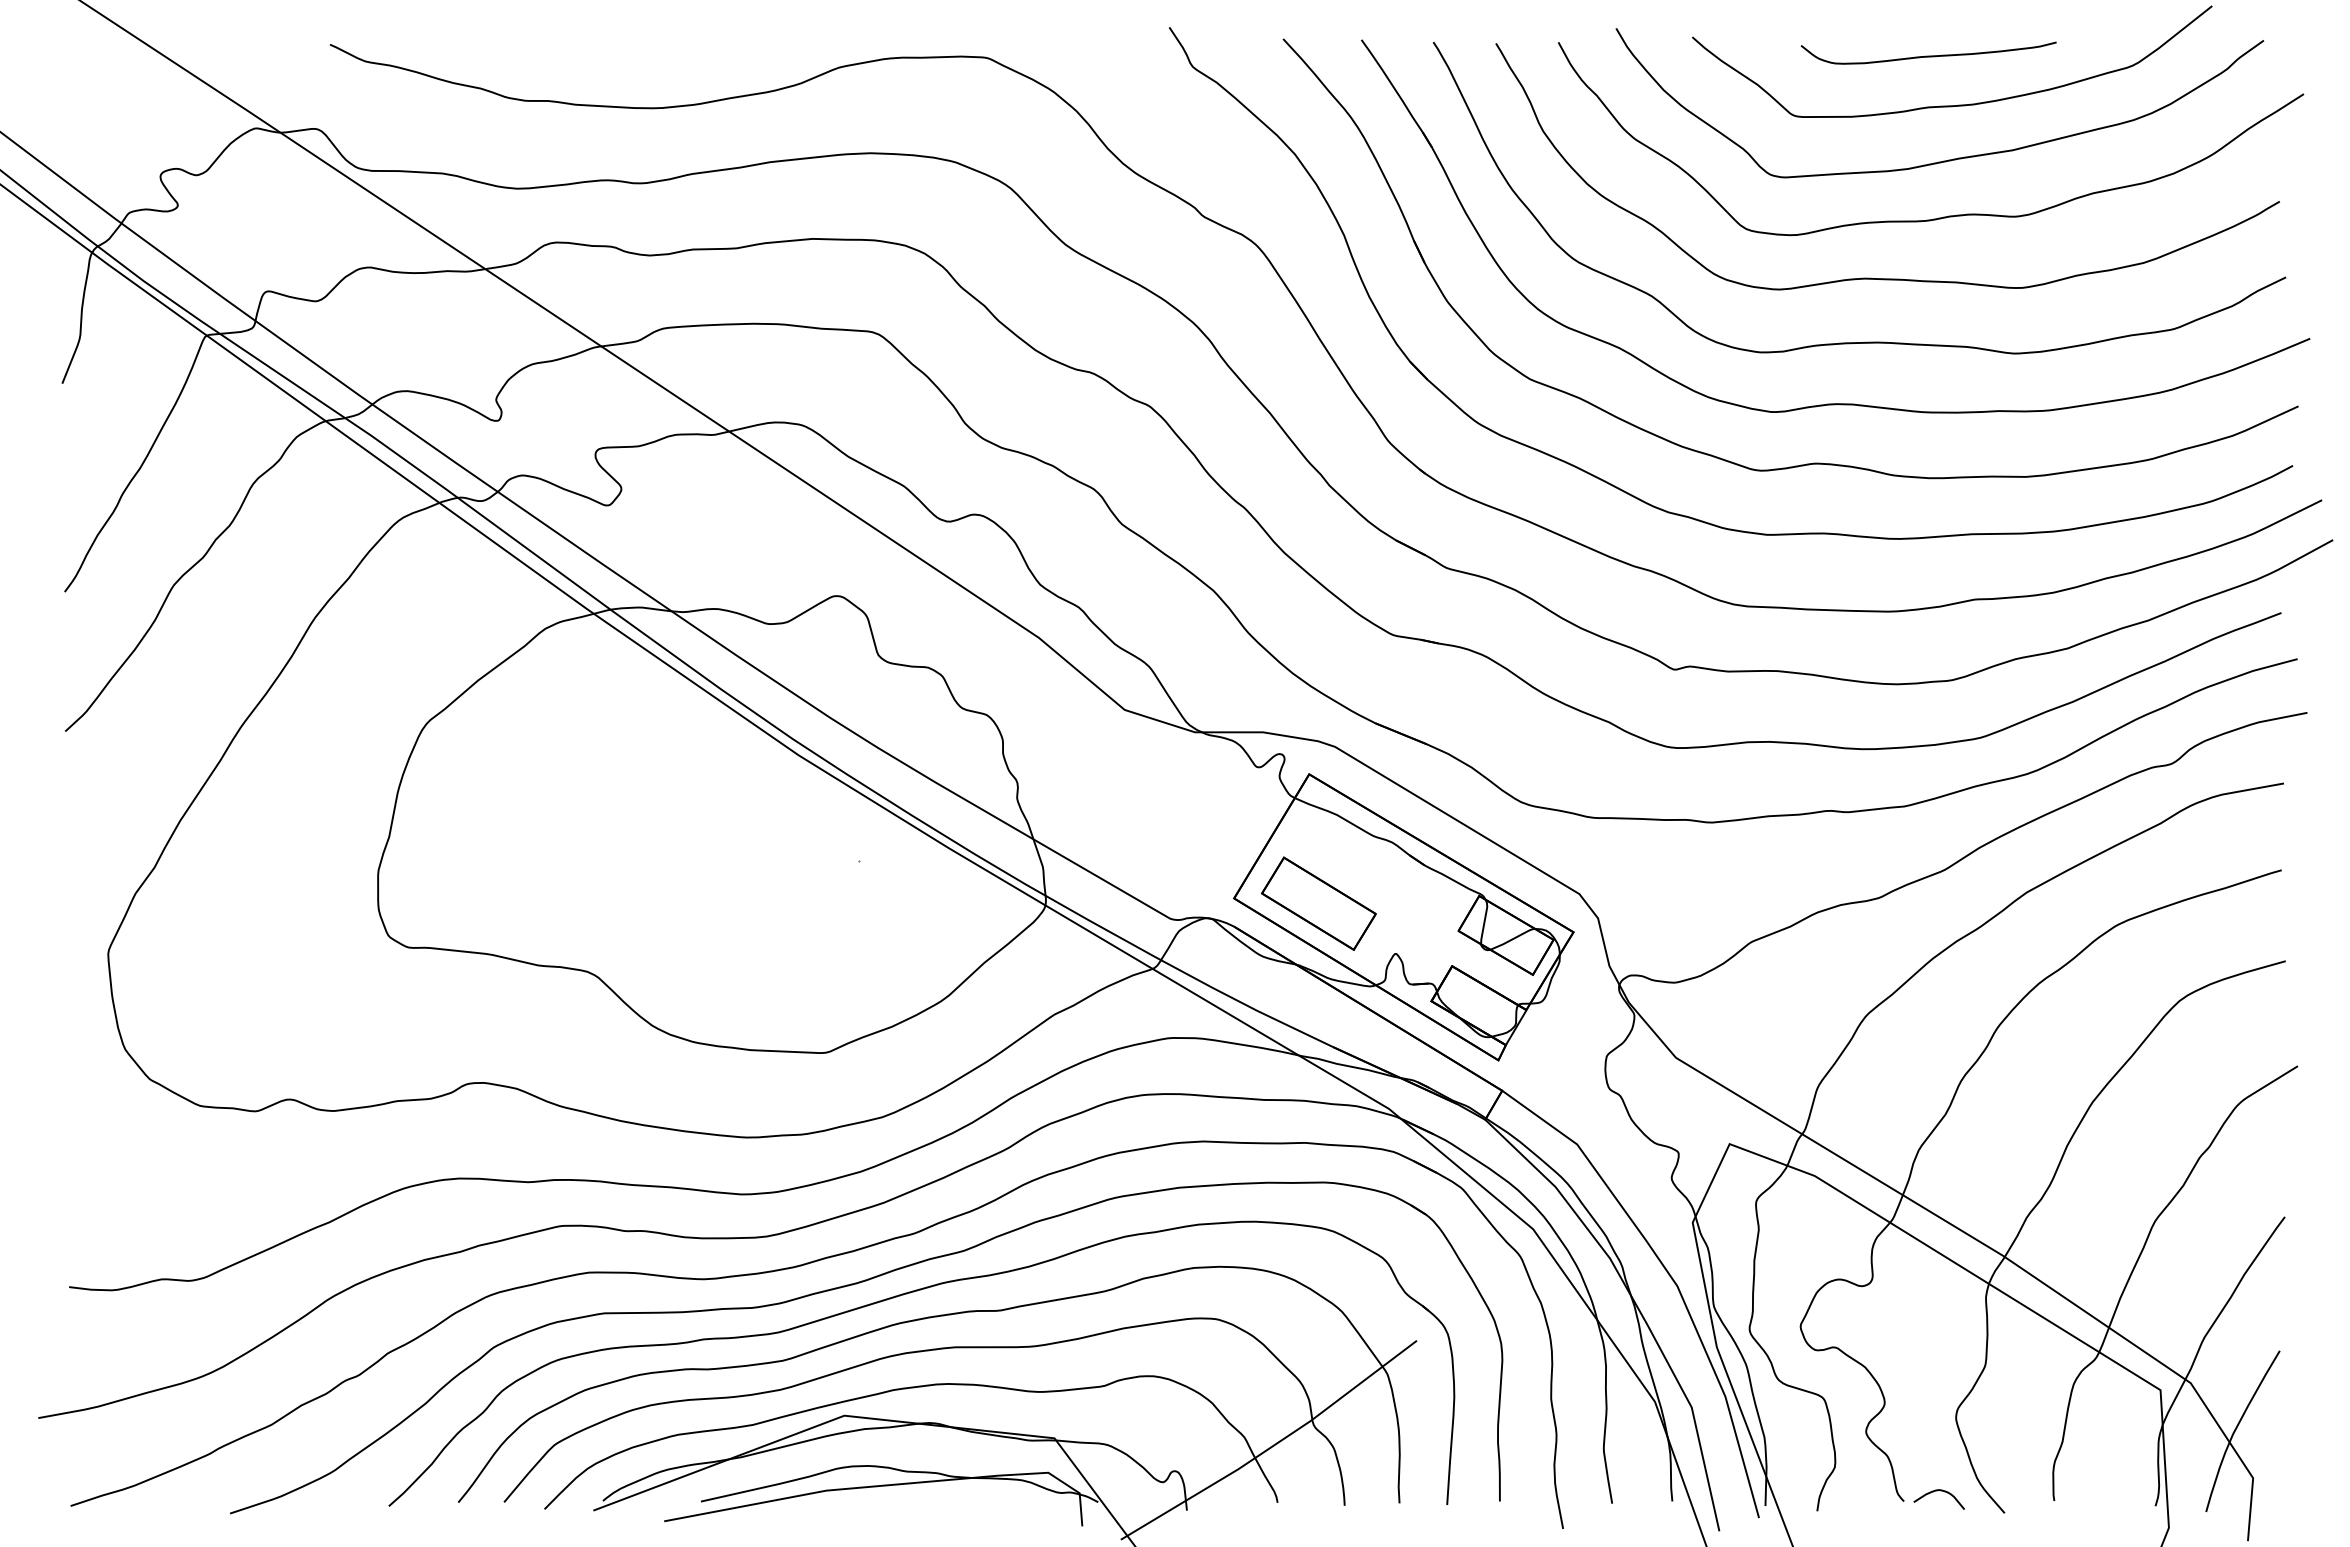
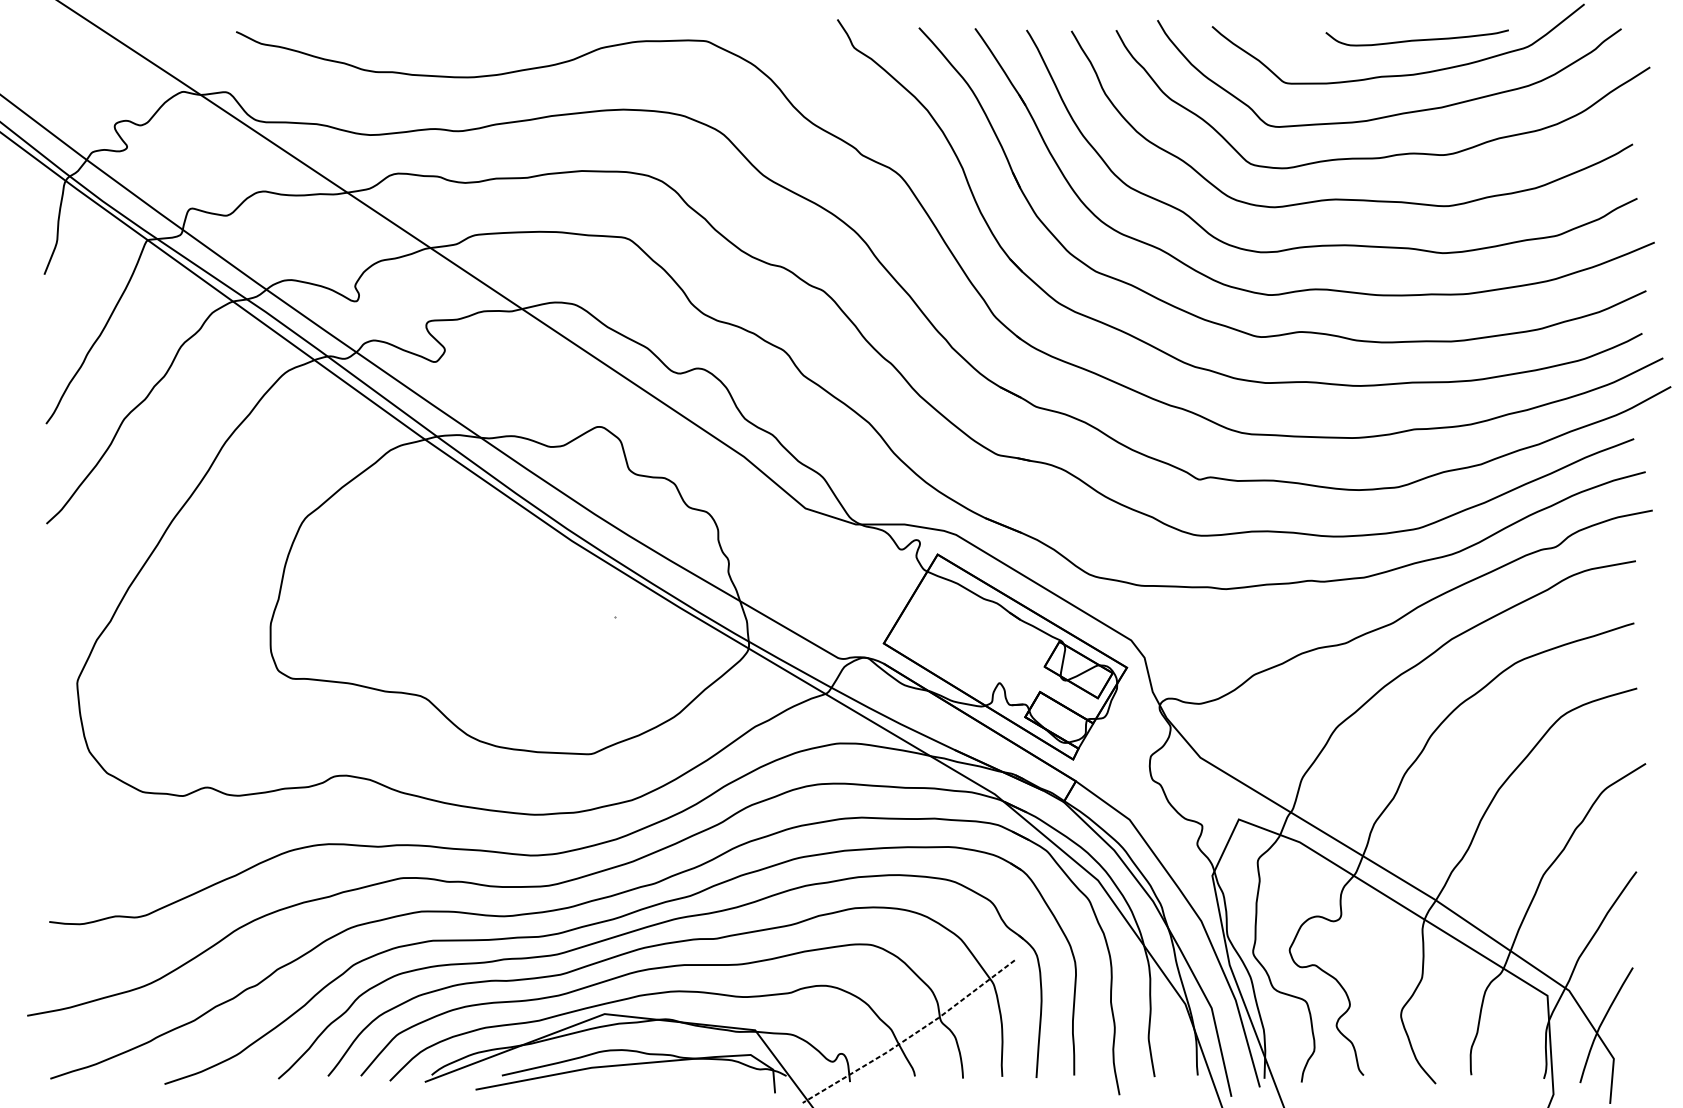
curve: (1928, 55) -> (1417, 39), moved
part: (1318, 903) -> (944, 647), removed
line: (1272, 1446) -> (911, 1036), solid -> dashed
curve: (1937, 1491) -> (1387, 1068), removed

